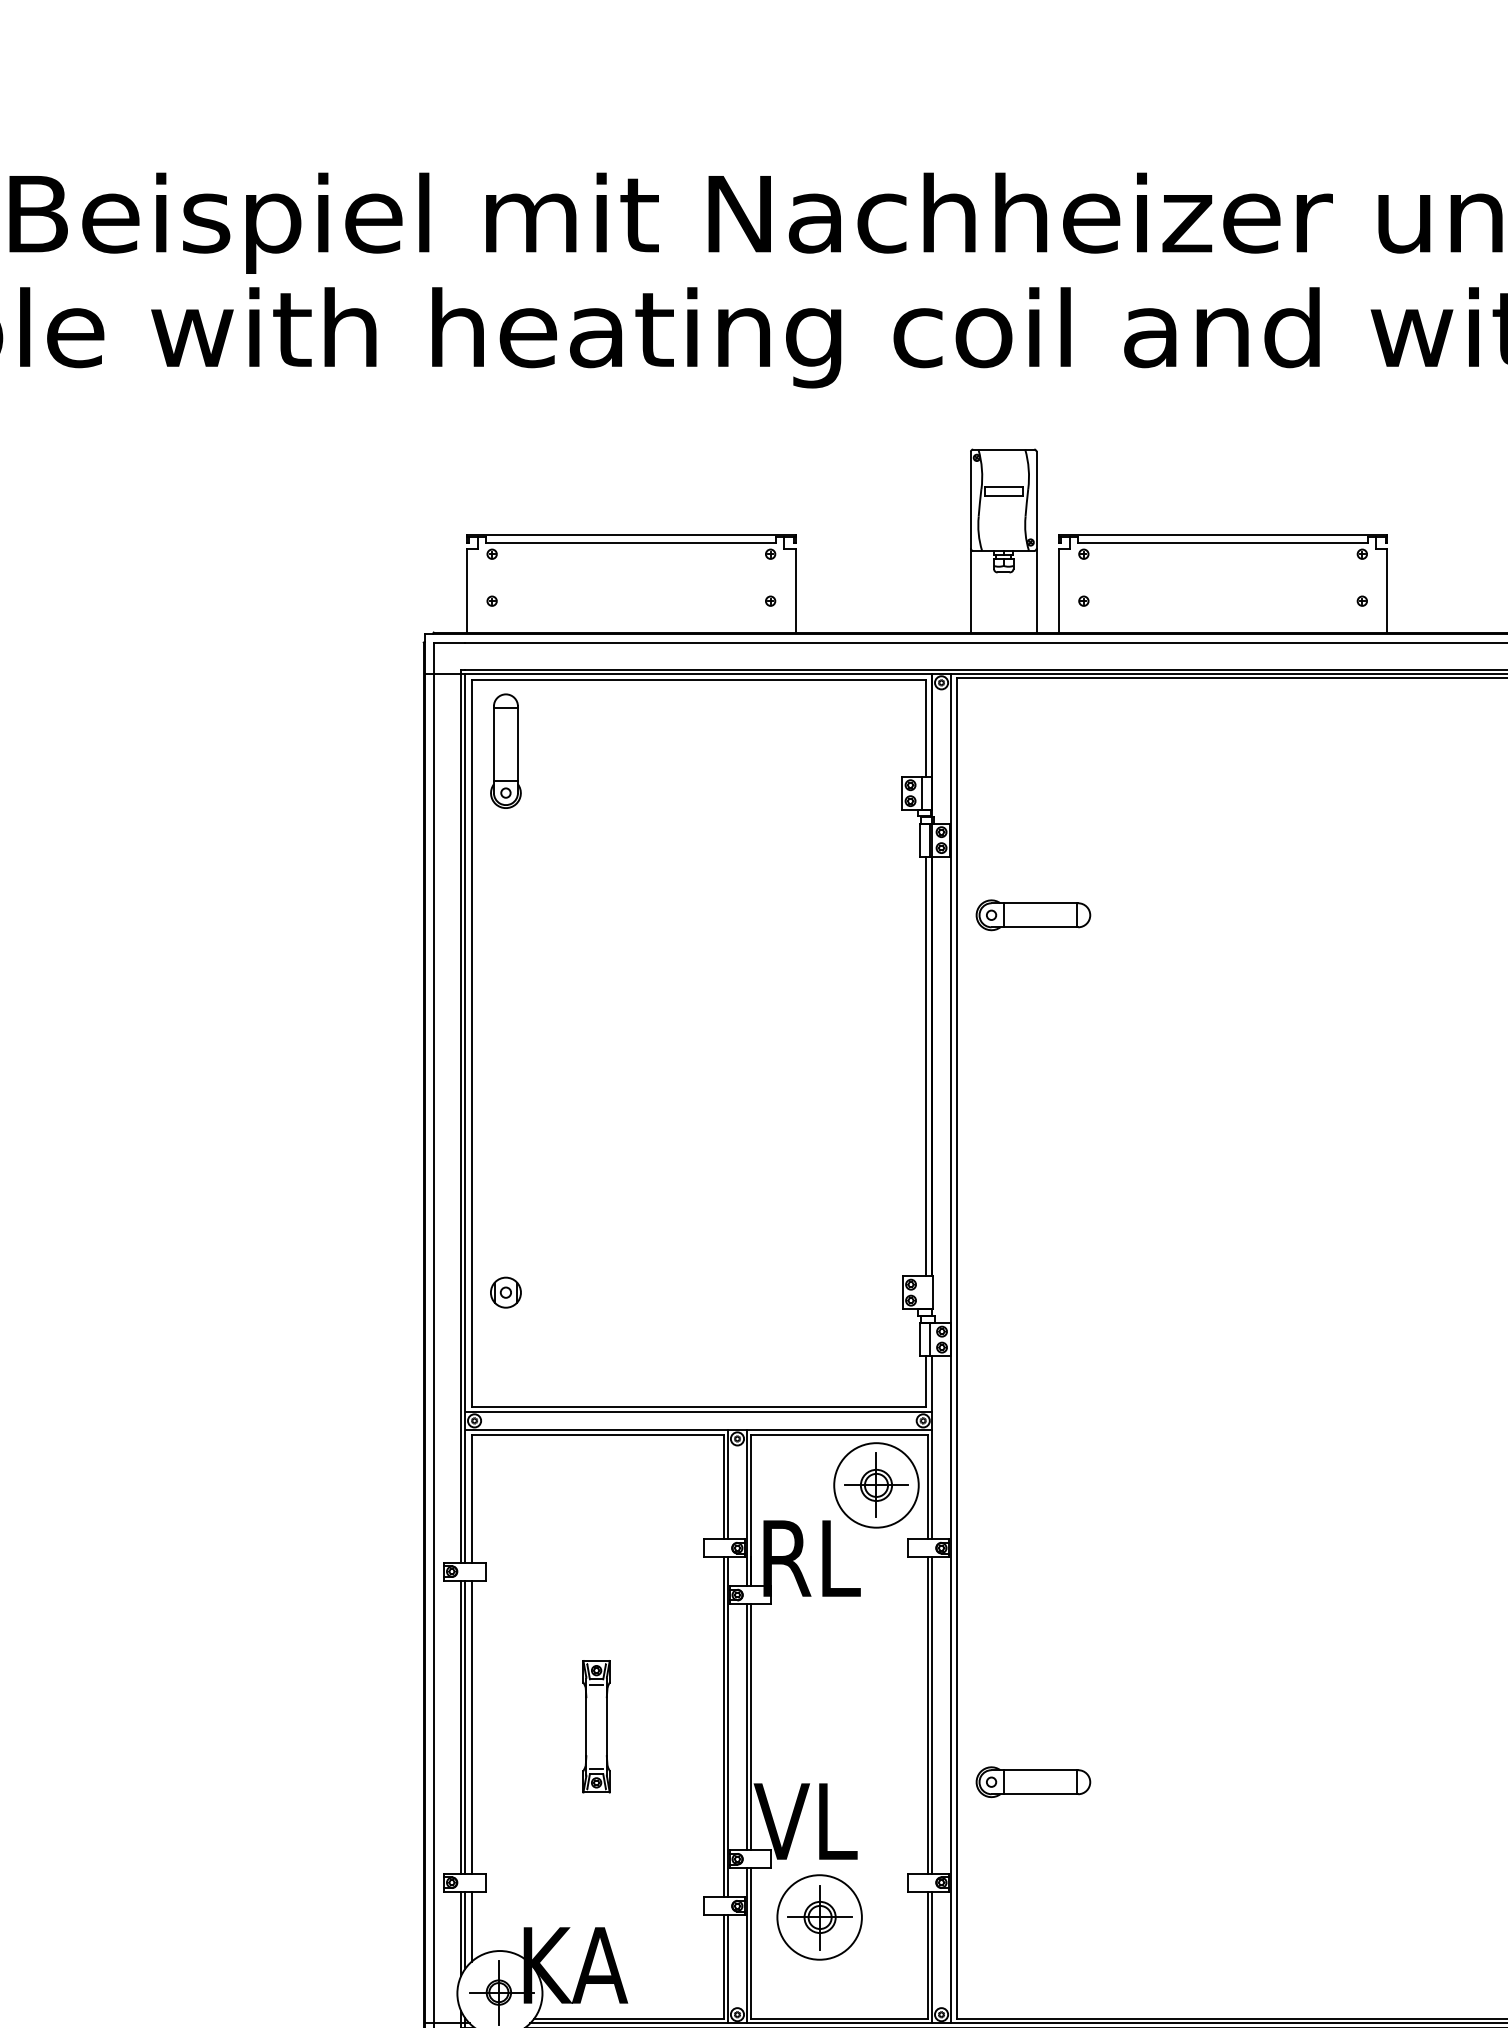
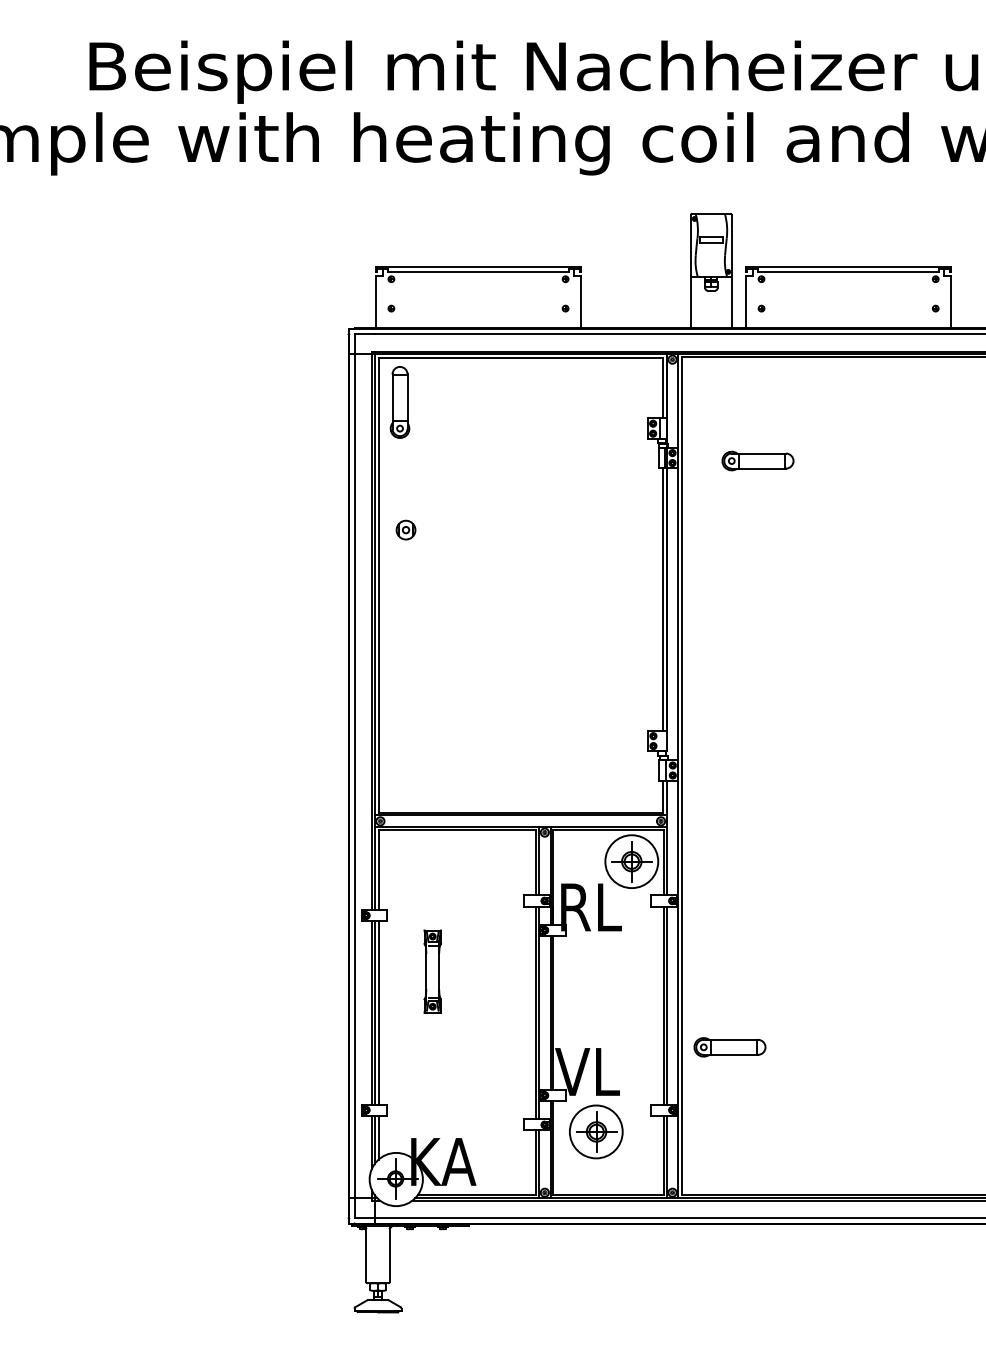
part: (1032, 914) -> (757, 460), moved
part: (505, 1291) -> (405, 529), moved
part: (596, 1726) -> (432, 971), moved

